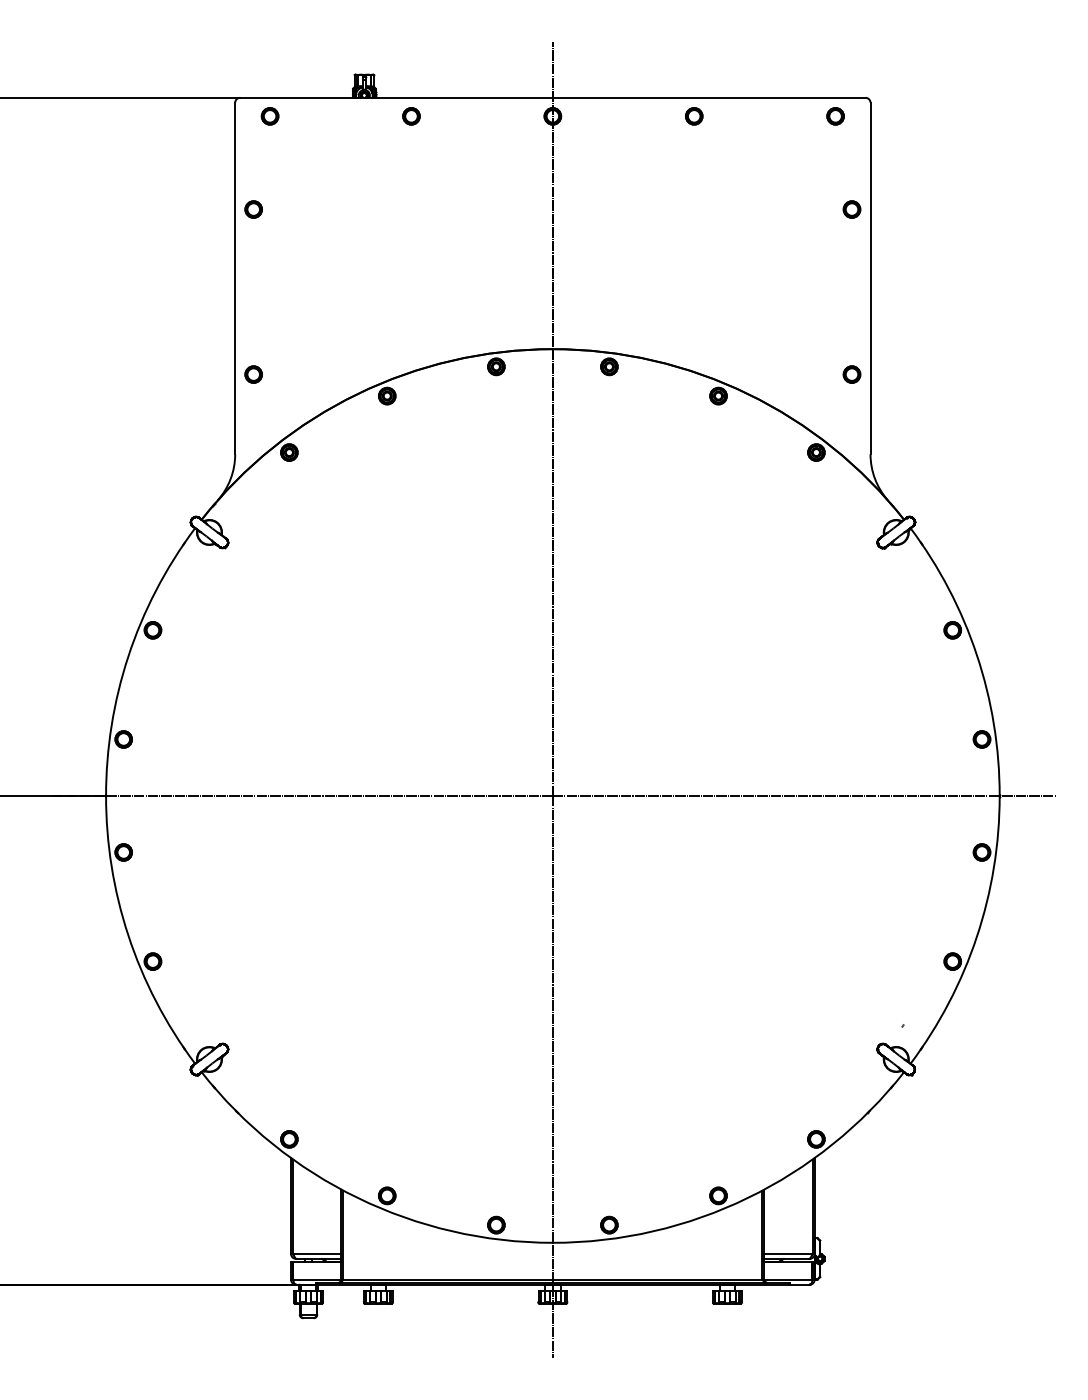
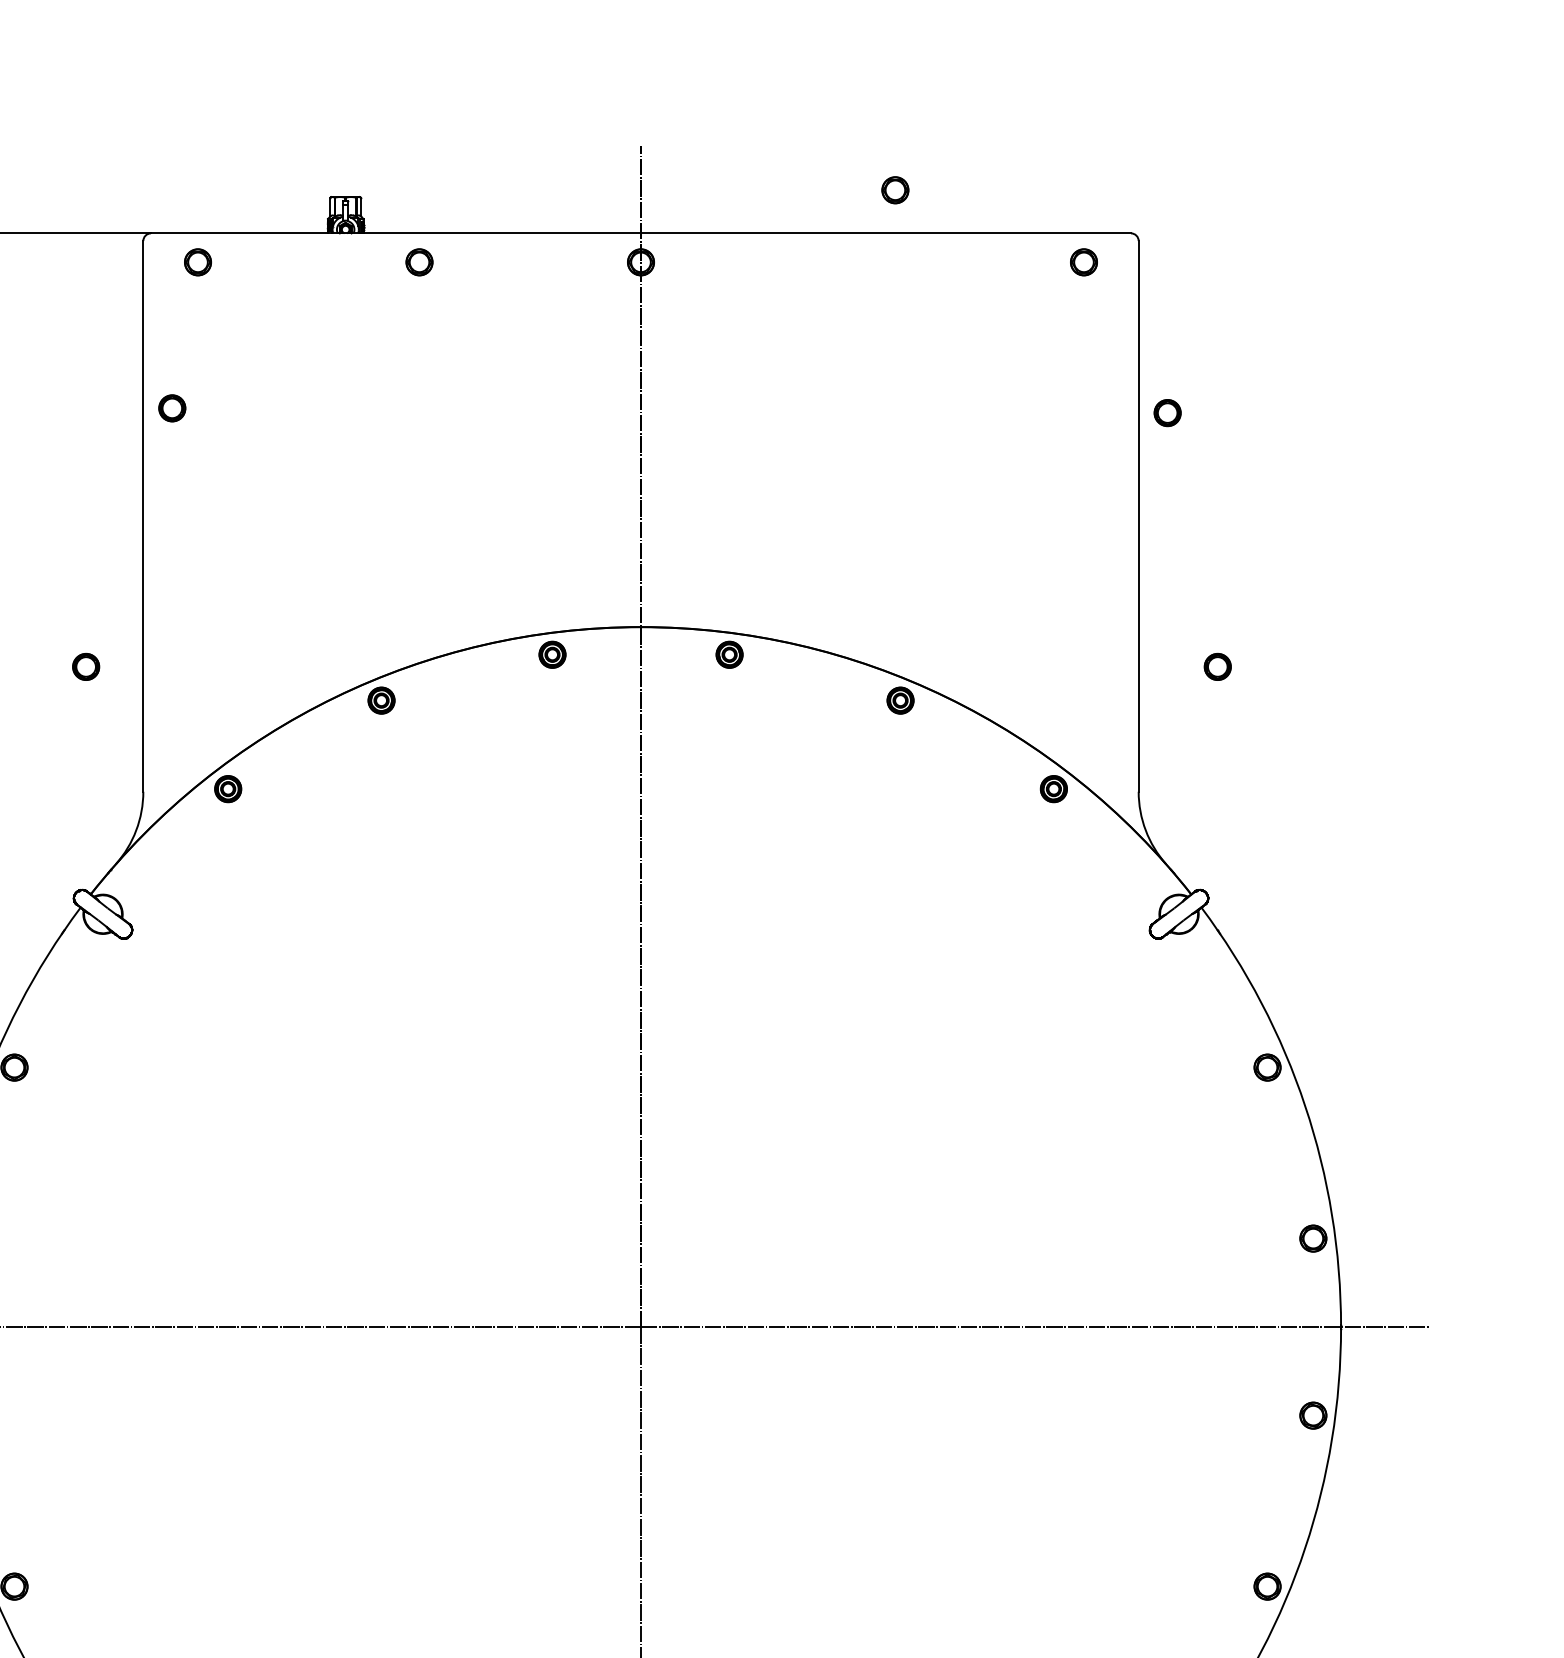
part: (694, 116) -> (895, 190), moved
part: (851, 209) -> (1166, 412), moved
part: (253, 374) -> (85, 666), moved
part: (851, 374) -> (1216, 666), moved

